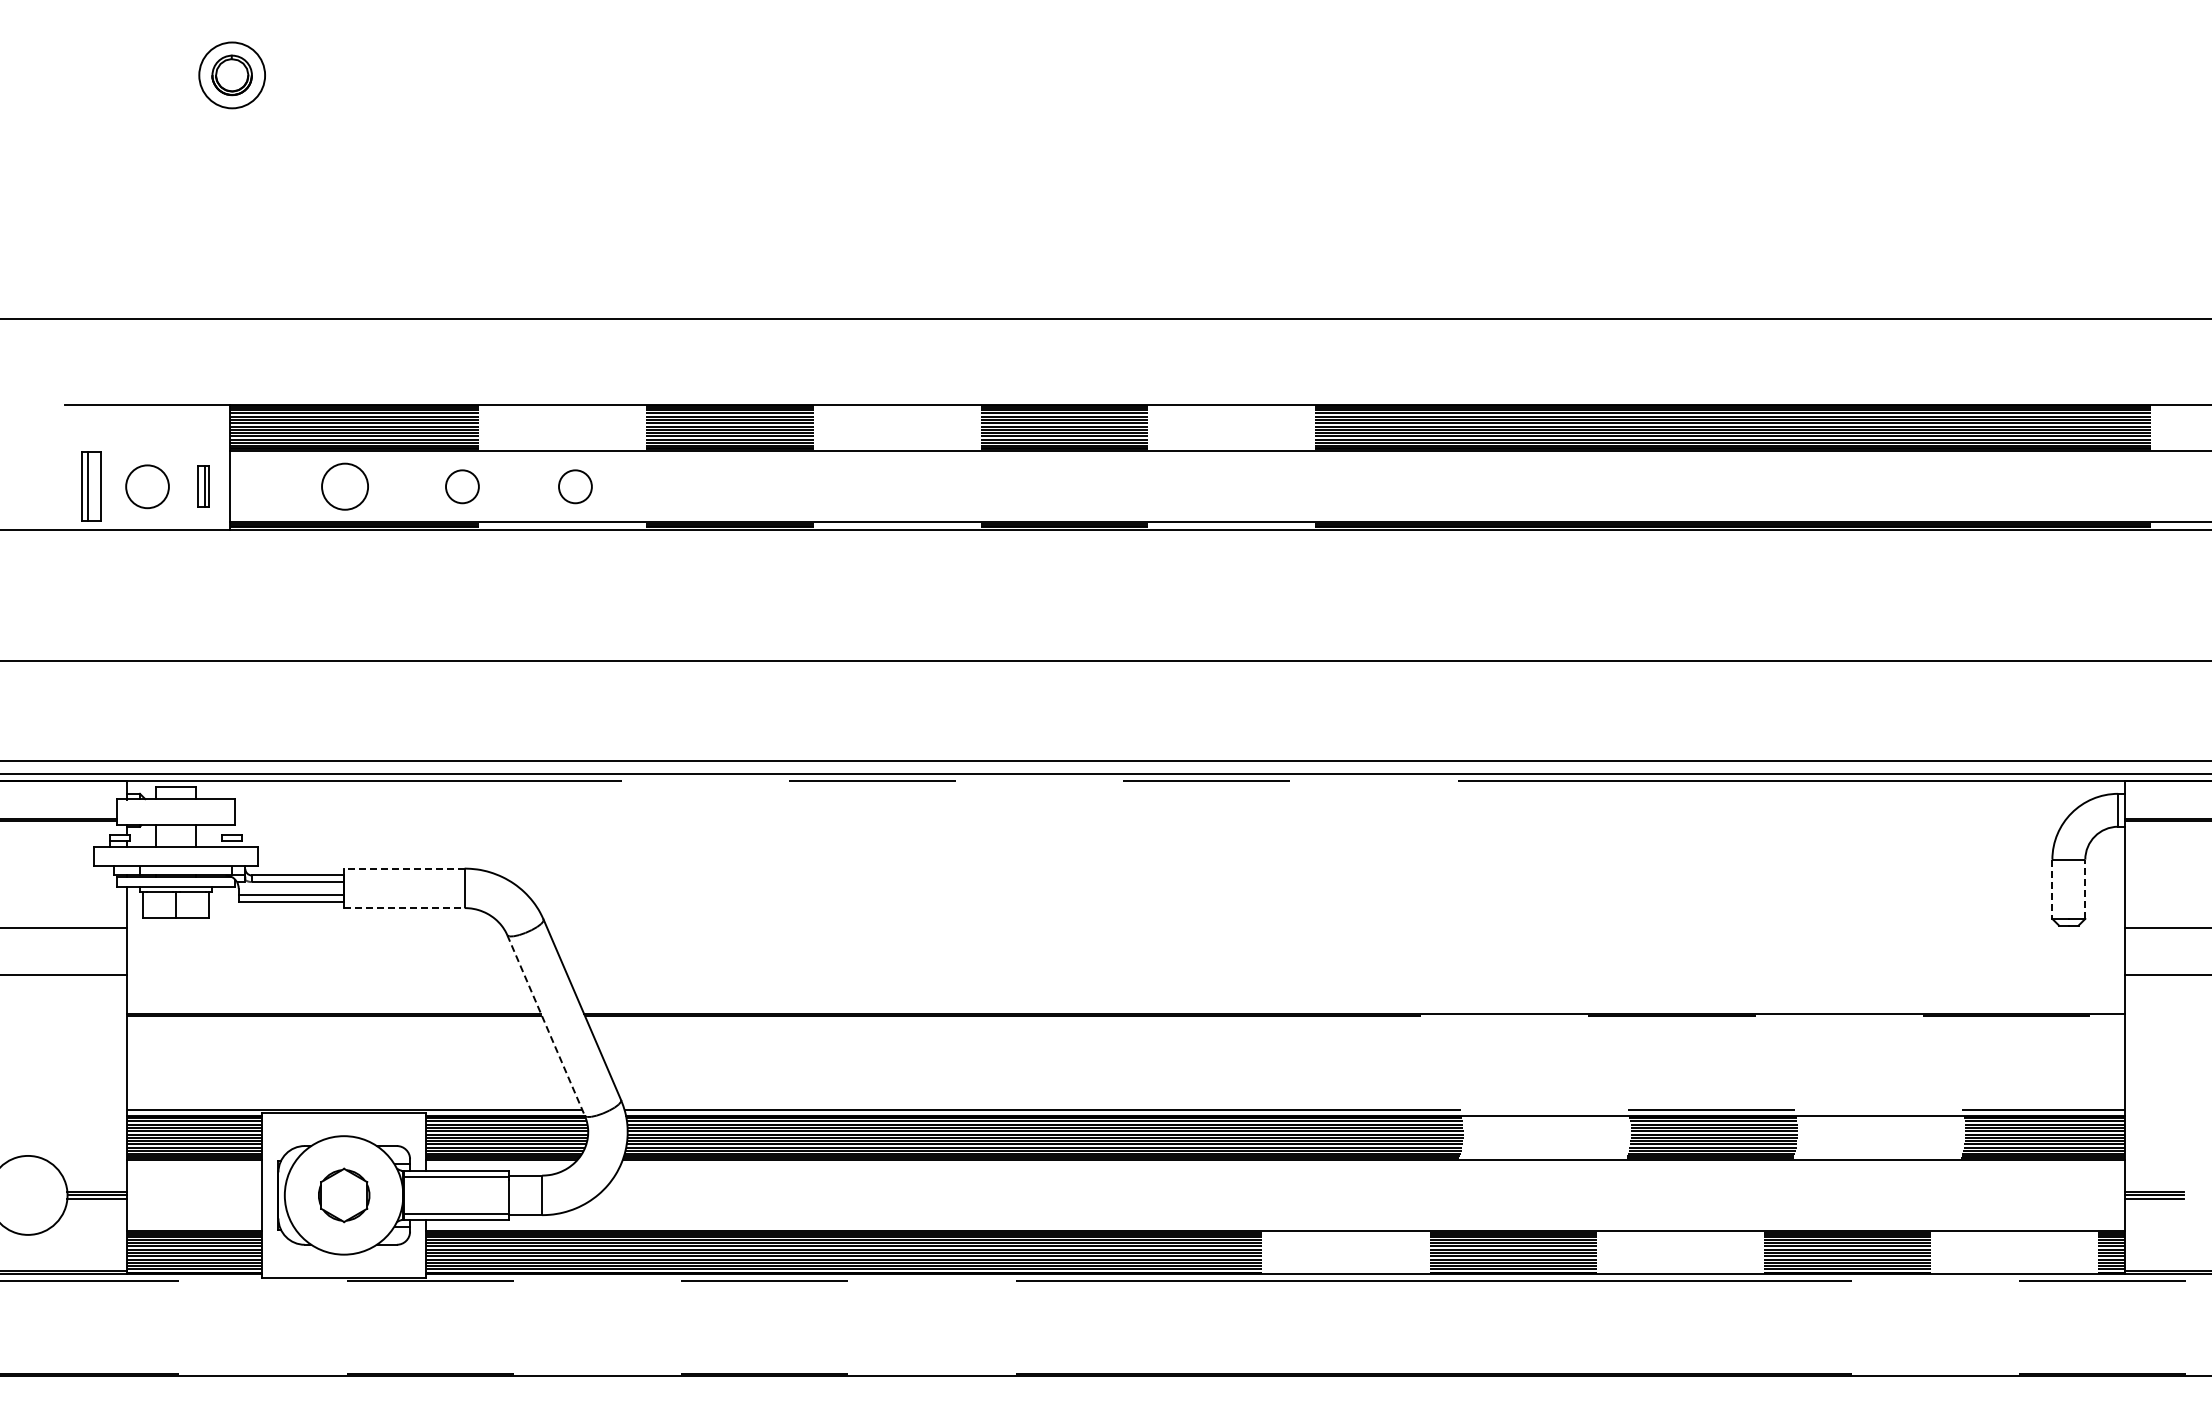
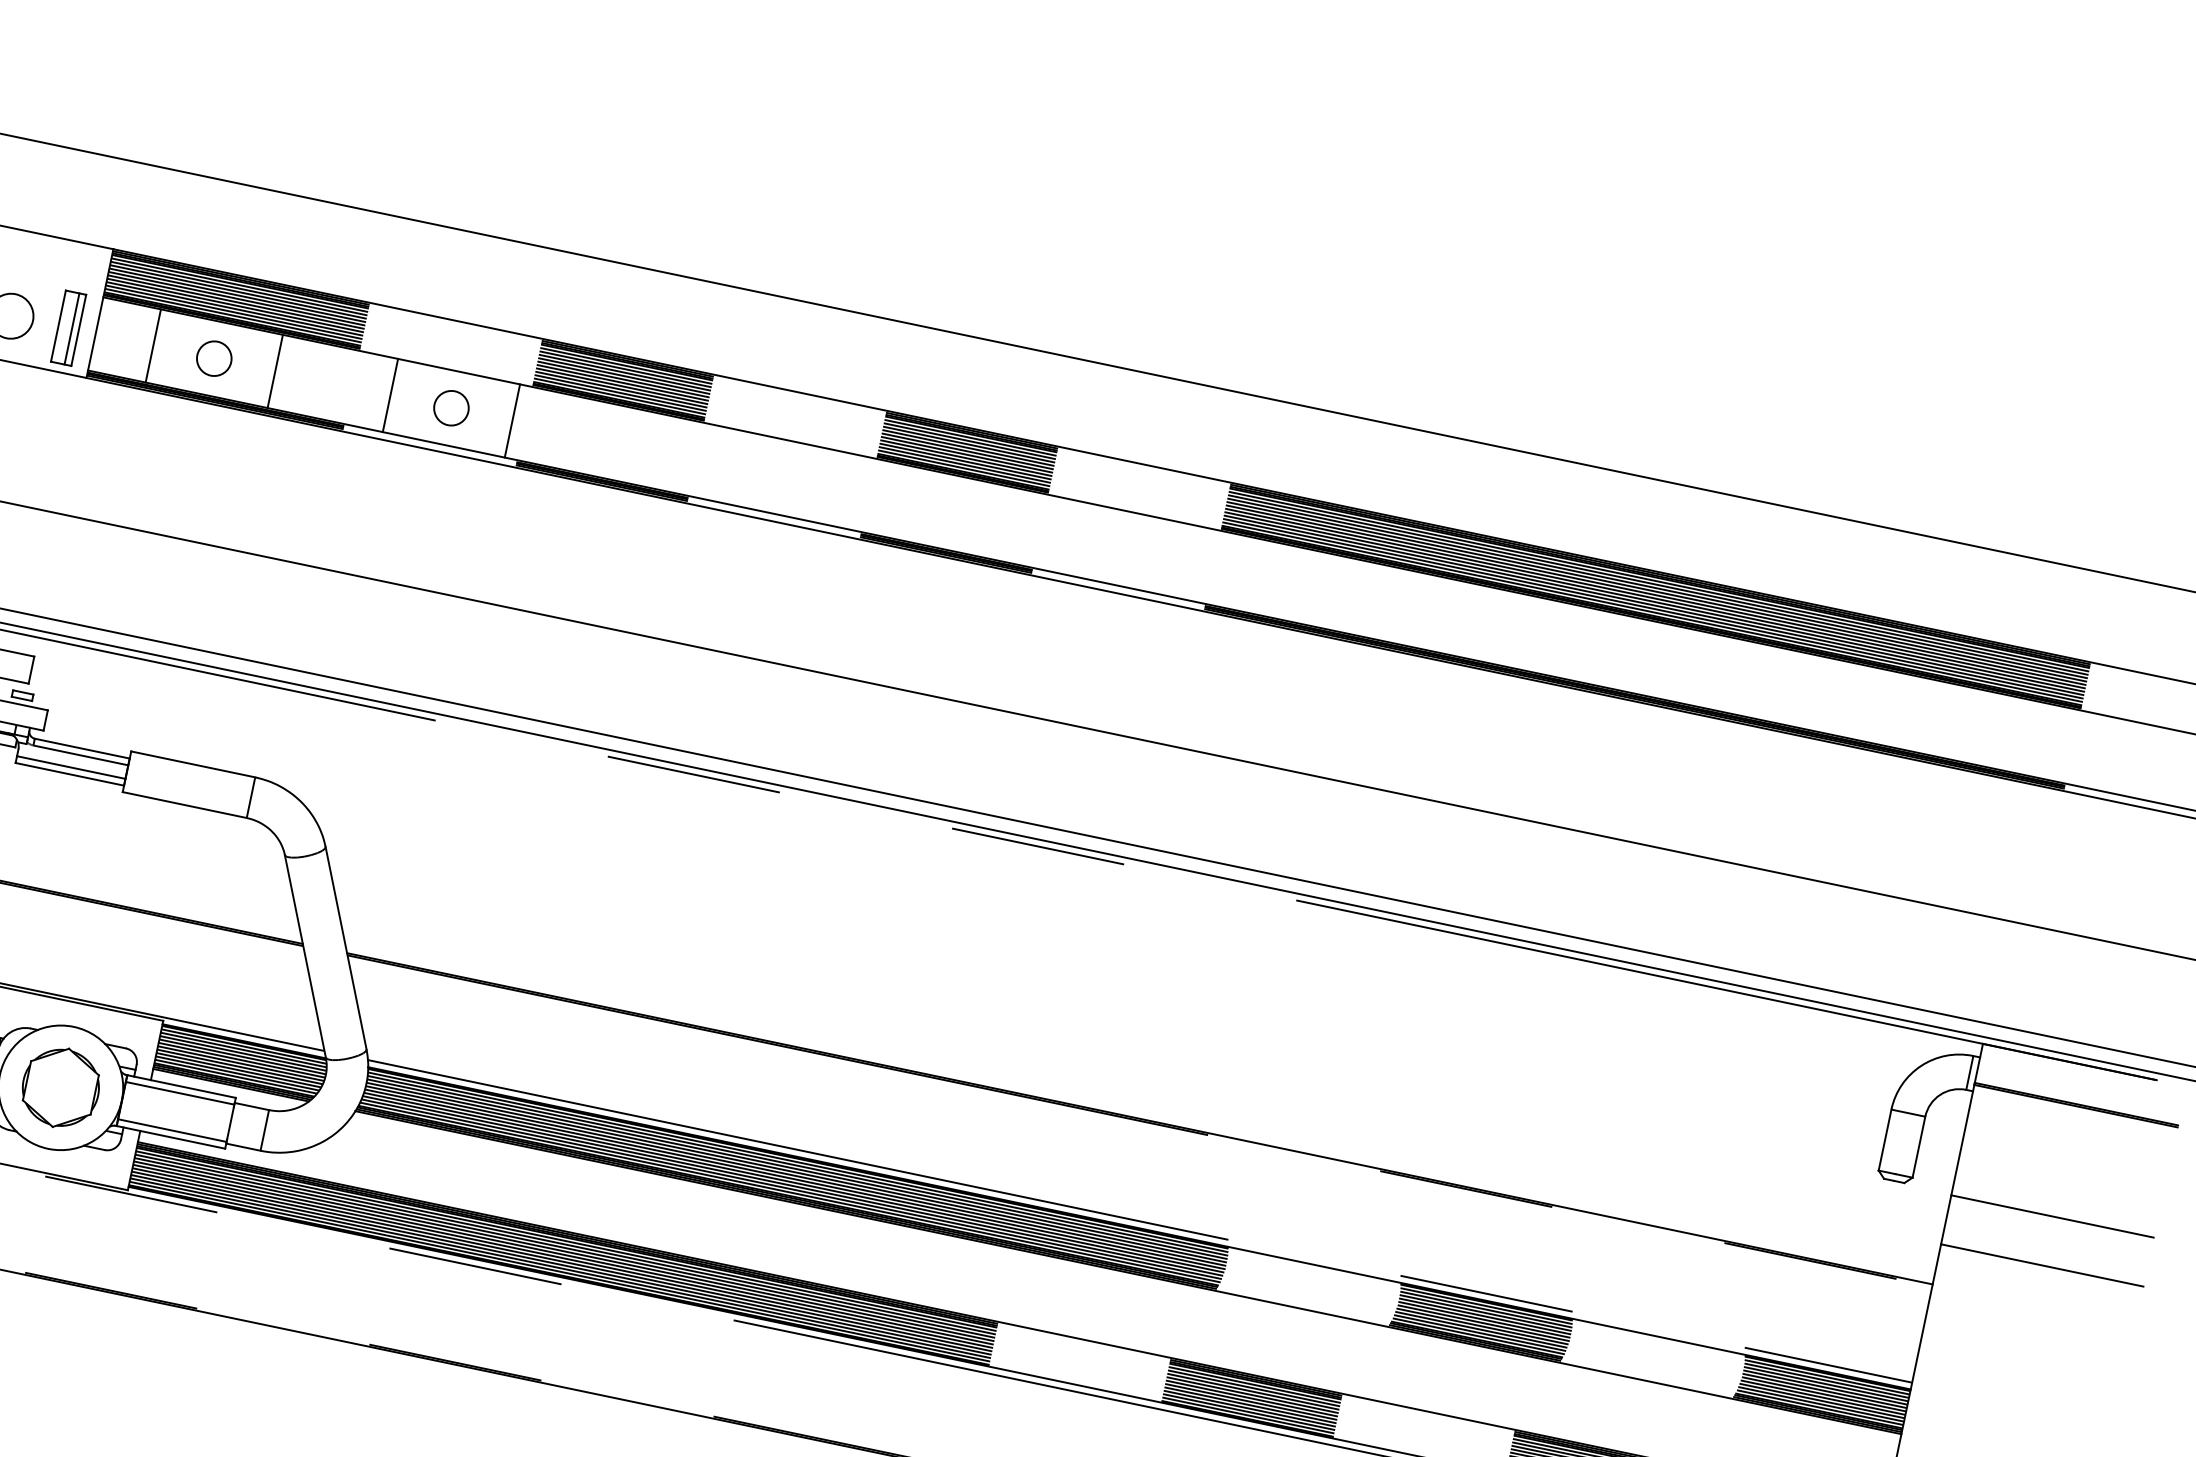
part: (203, 486) -> (68, 327), size x1.67
line: (285, 486) -> (153, 345), added
circle: (344, 486) -> (213, 358), size x0.71
line: (404, 486) -> (275, 371), added
circle: (462, 486) -> (335, 383), removed
line: (516, 486) -> (390, 395), added
line: (634, 486) -> (512, 420), added
line: (403, 868) -> (192, 764), dashed -> solid
line: (2052, 889) -> (1885, 1140), dashed -> solid
line: (2085, 889) -> (1919, 1147), dashed -> solid
line: (404, 908) -> (184, 805), dashed -> solid
line: (546, 1025) -> (305, 956), dashed -> solid
part: (344, 1195) -> (61, 1088), size x1.43

